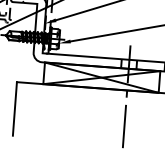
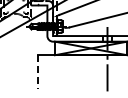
line: (15, 109) -> (38, 72), solid -> dashed

